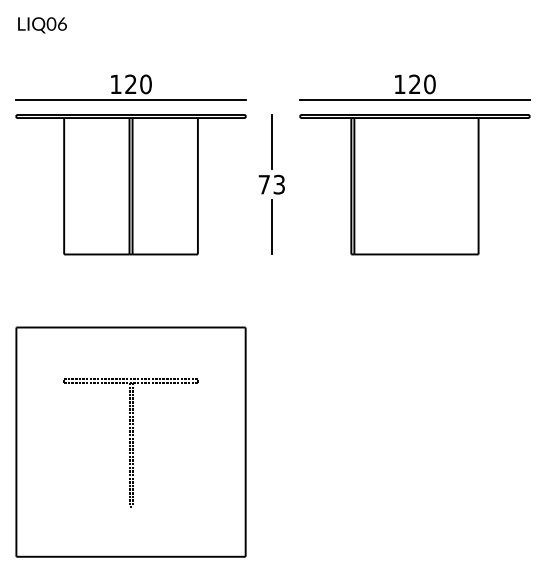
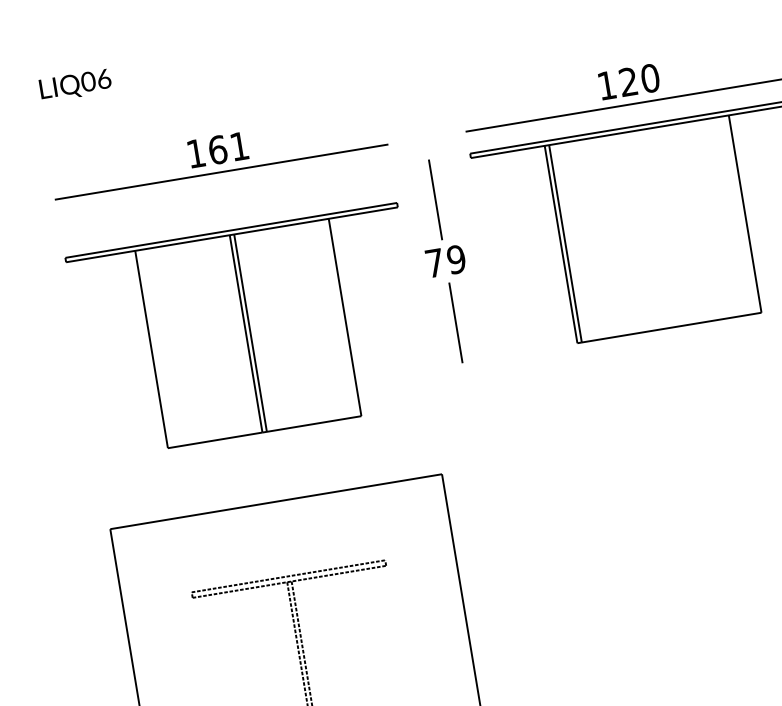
text: (138, 84) -> (228, 148), 120 -> 161
part: (130, 184) -> (247, 331), moved
text: (279, 184) -> (456, 259), 73 -> 79

